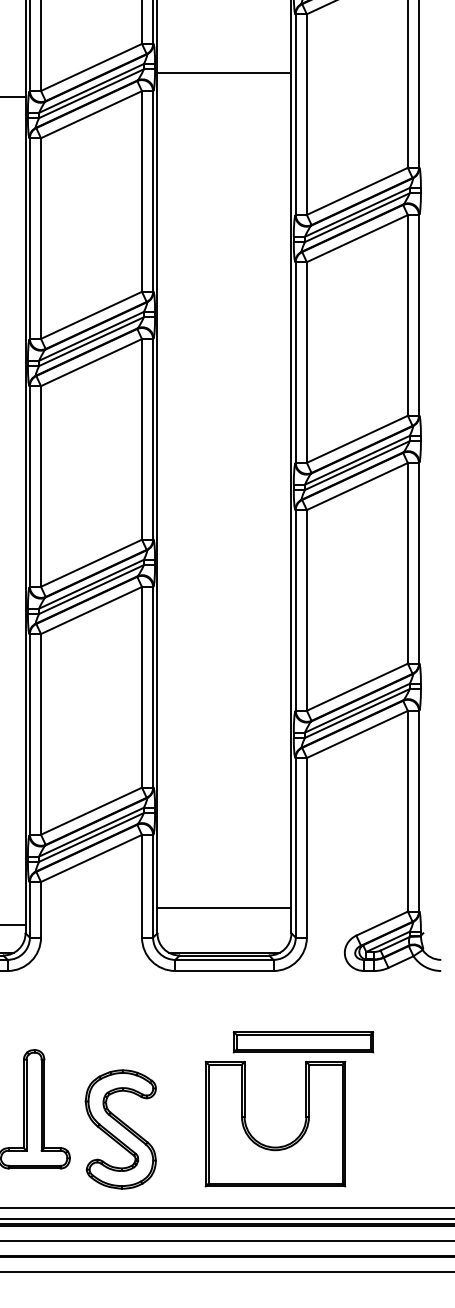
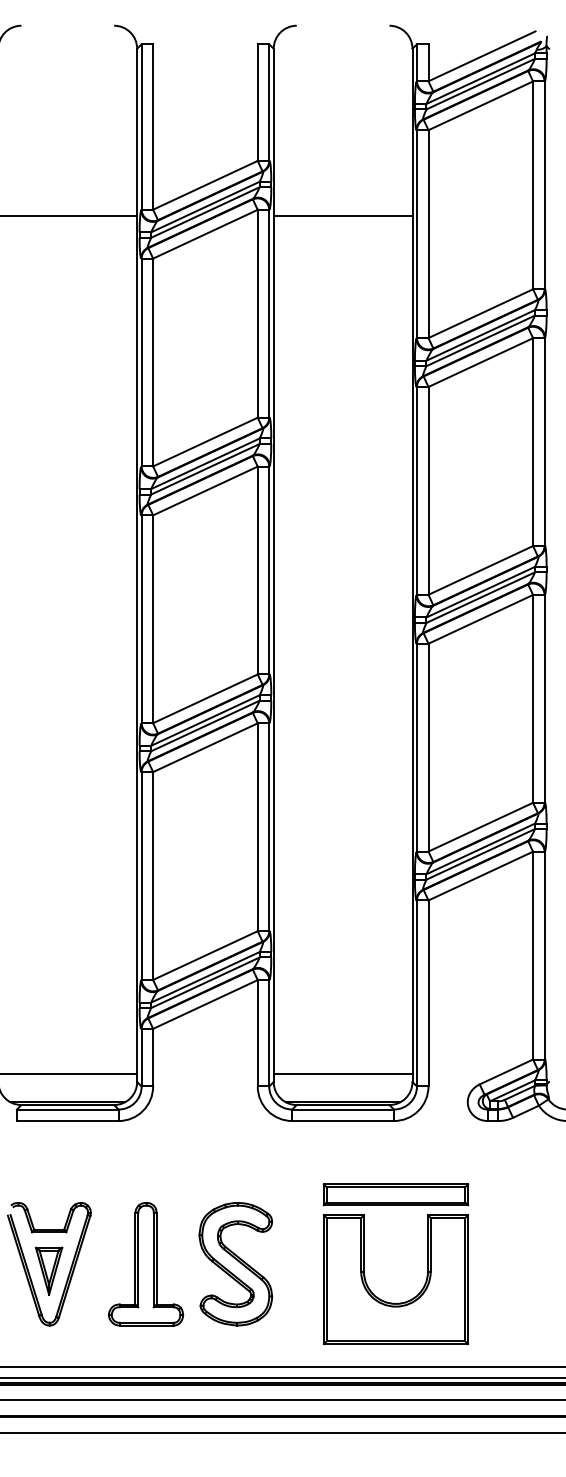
line: (223, 73) -> (342, 215), moved
line: (223, 907) -> (342, 1073), moved
part: (303, 1041) -> (395, 1194), moved
part: (120, 1129) -> (235, 1264), moved

